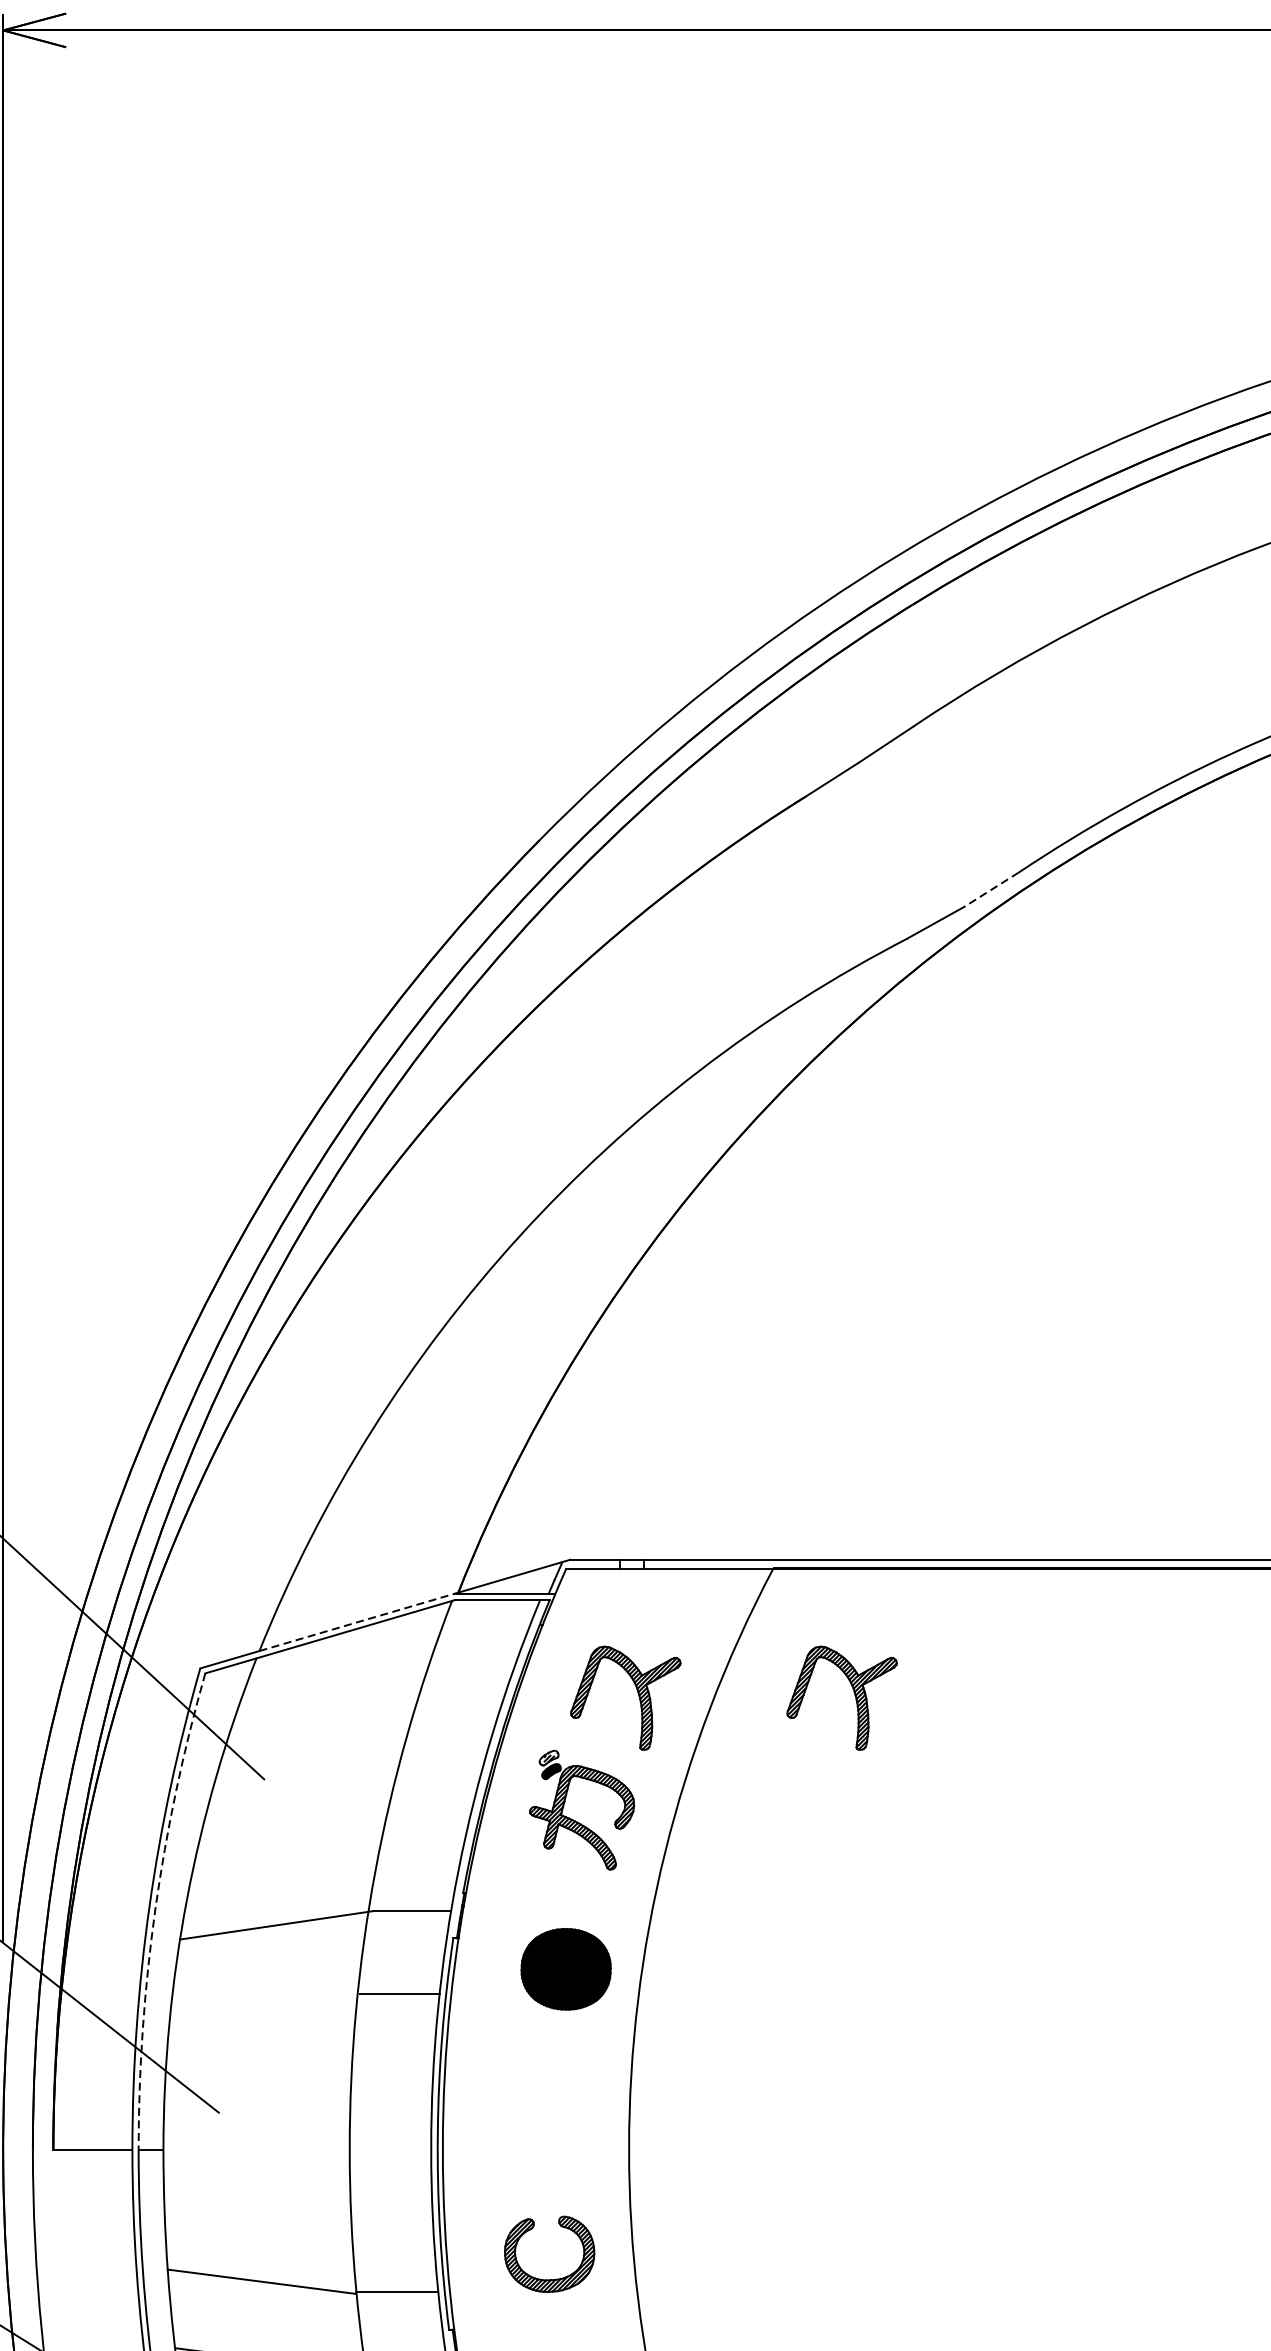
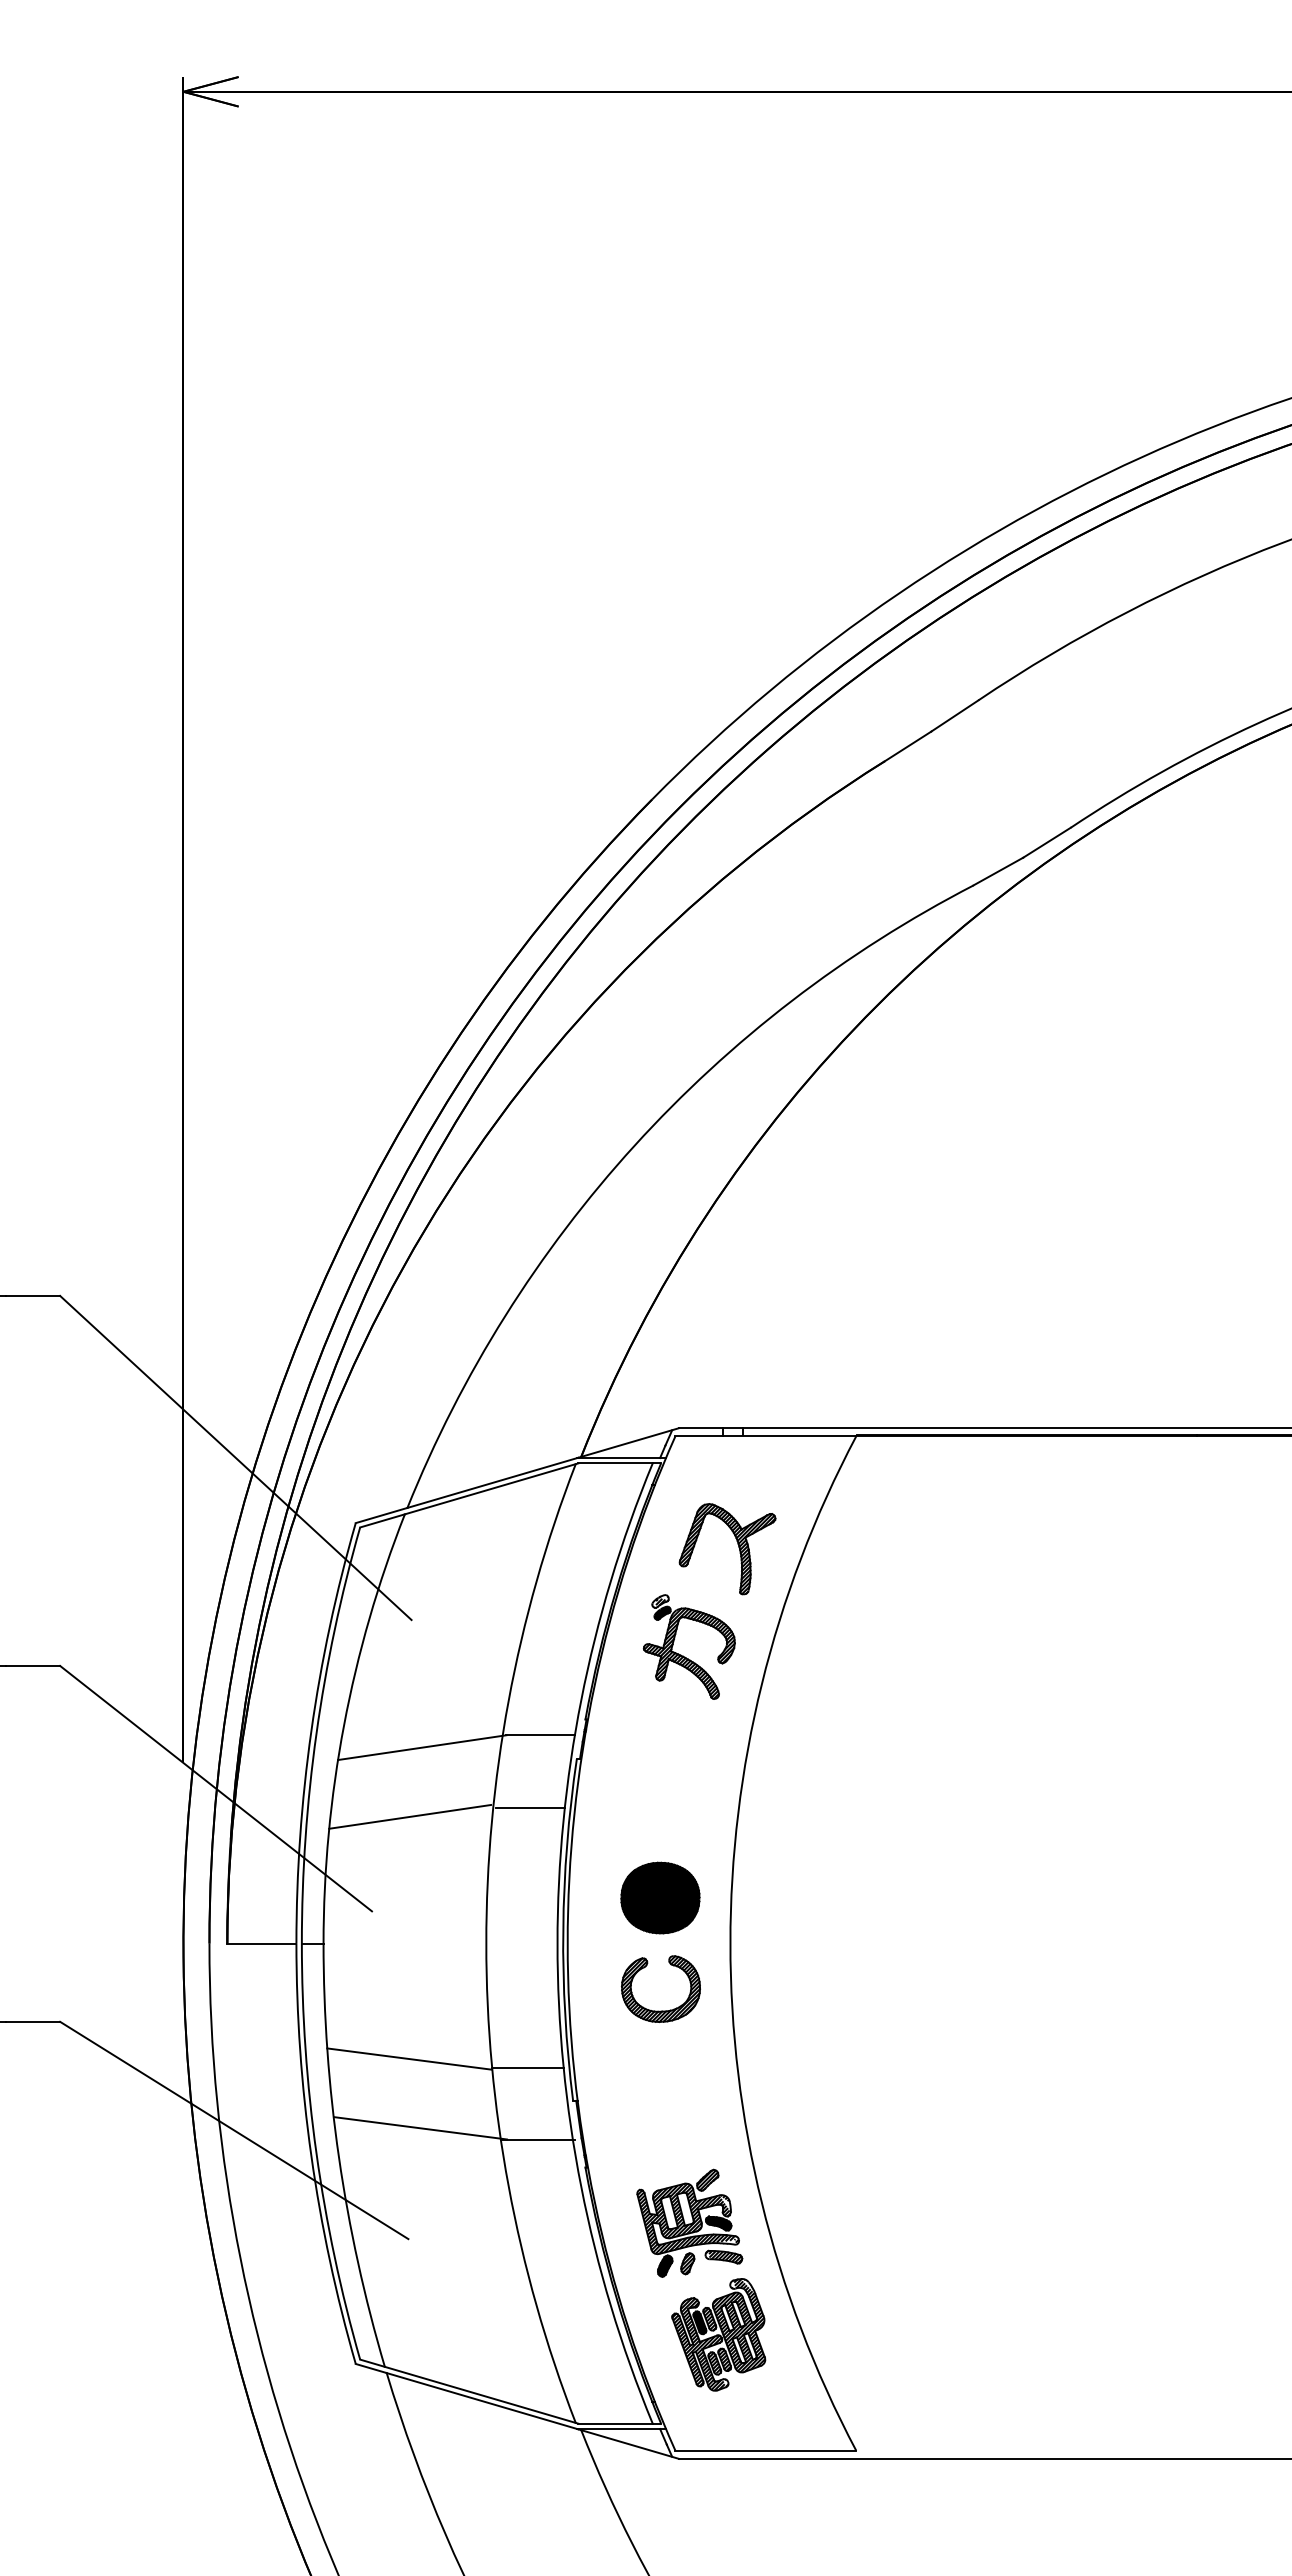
line: (990, 890) -> (1046, 843), dashed -> solid
line: (357, 1621) -> (493, 1482), dashed -> solid
part: (853, 1692) -> (926, 1544), removed
arc: (155, 1909) -> (316, 1733), dashed -> solid
part: (566, 1968) -> (660, 1897), moved
line: (262, 2004) -> (410, 1816), added
part: (549, 2278) -> (660, 2010), moved

